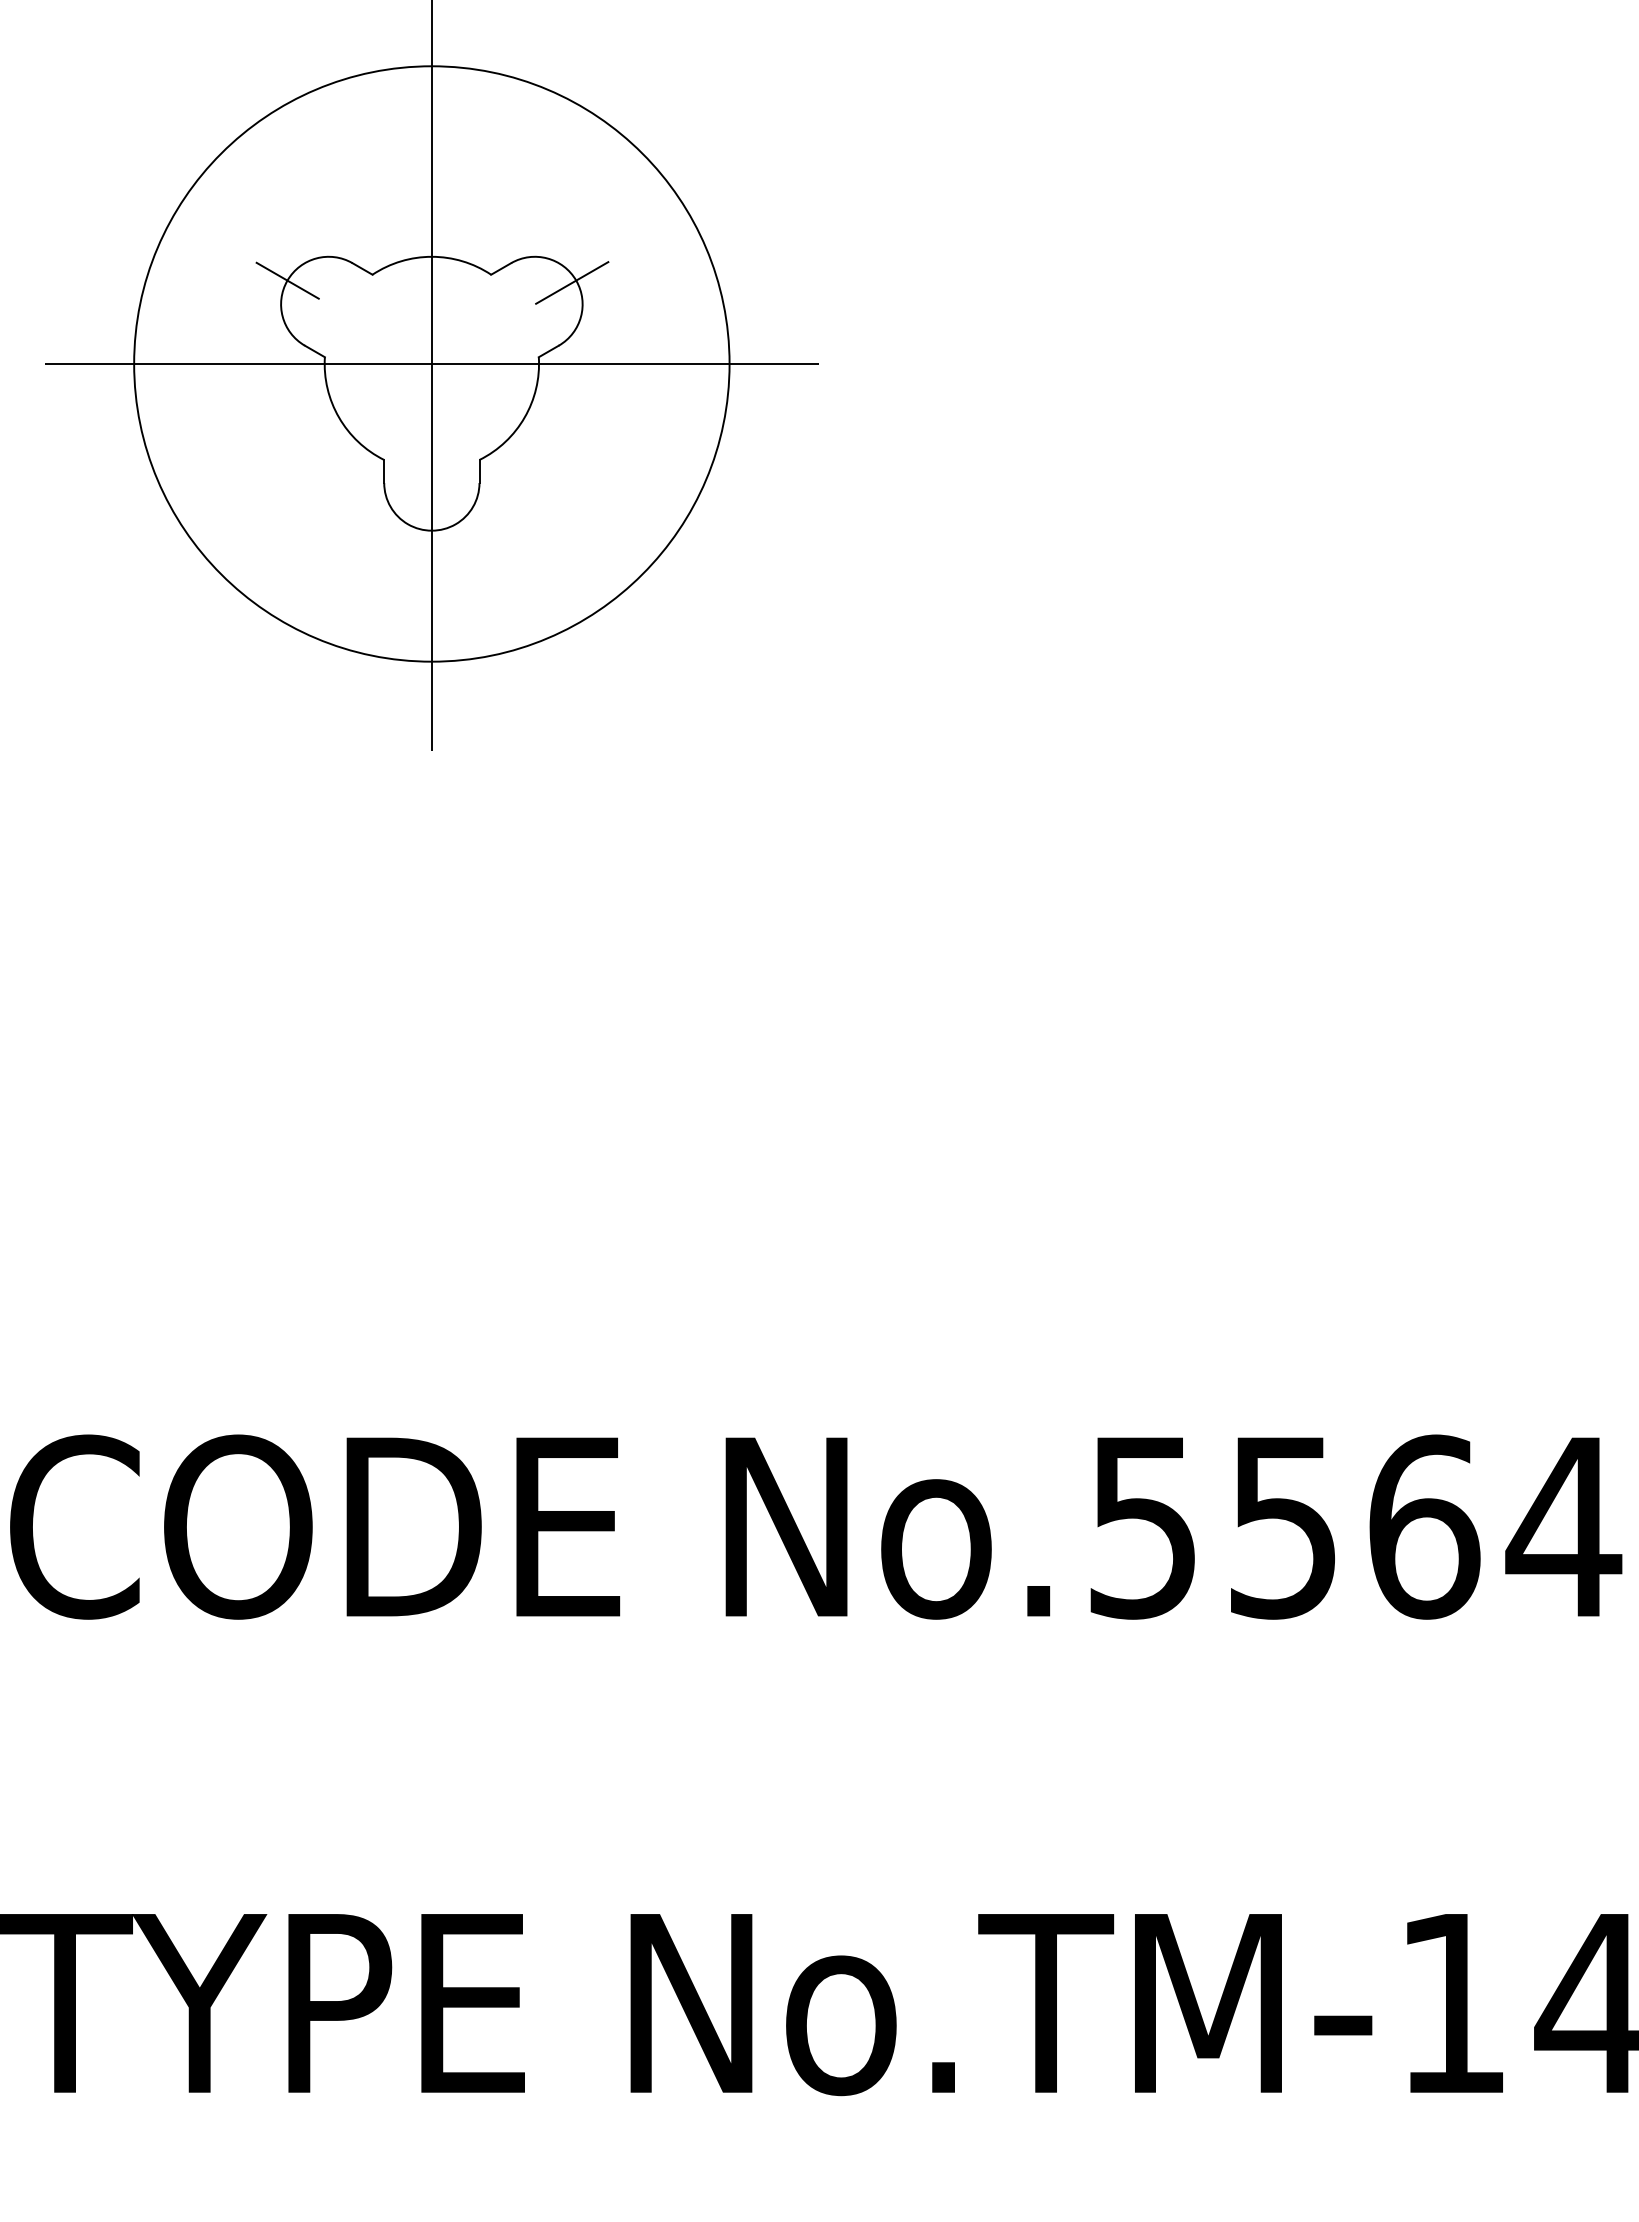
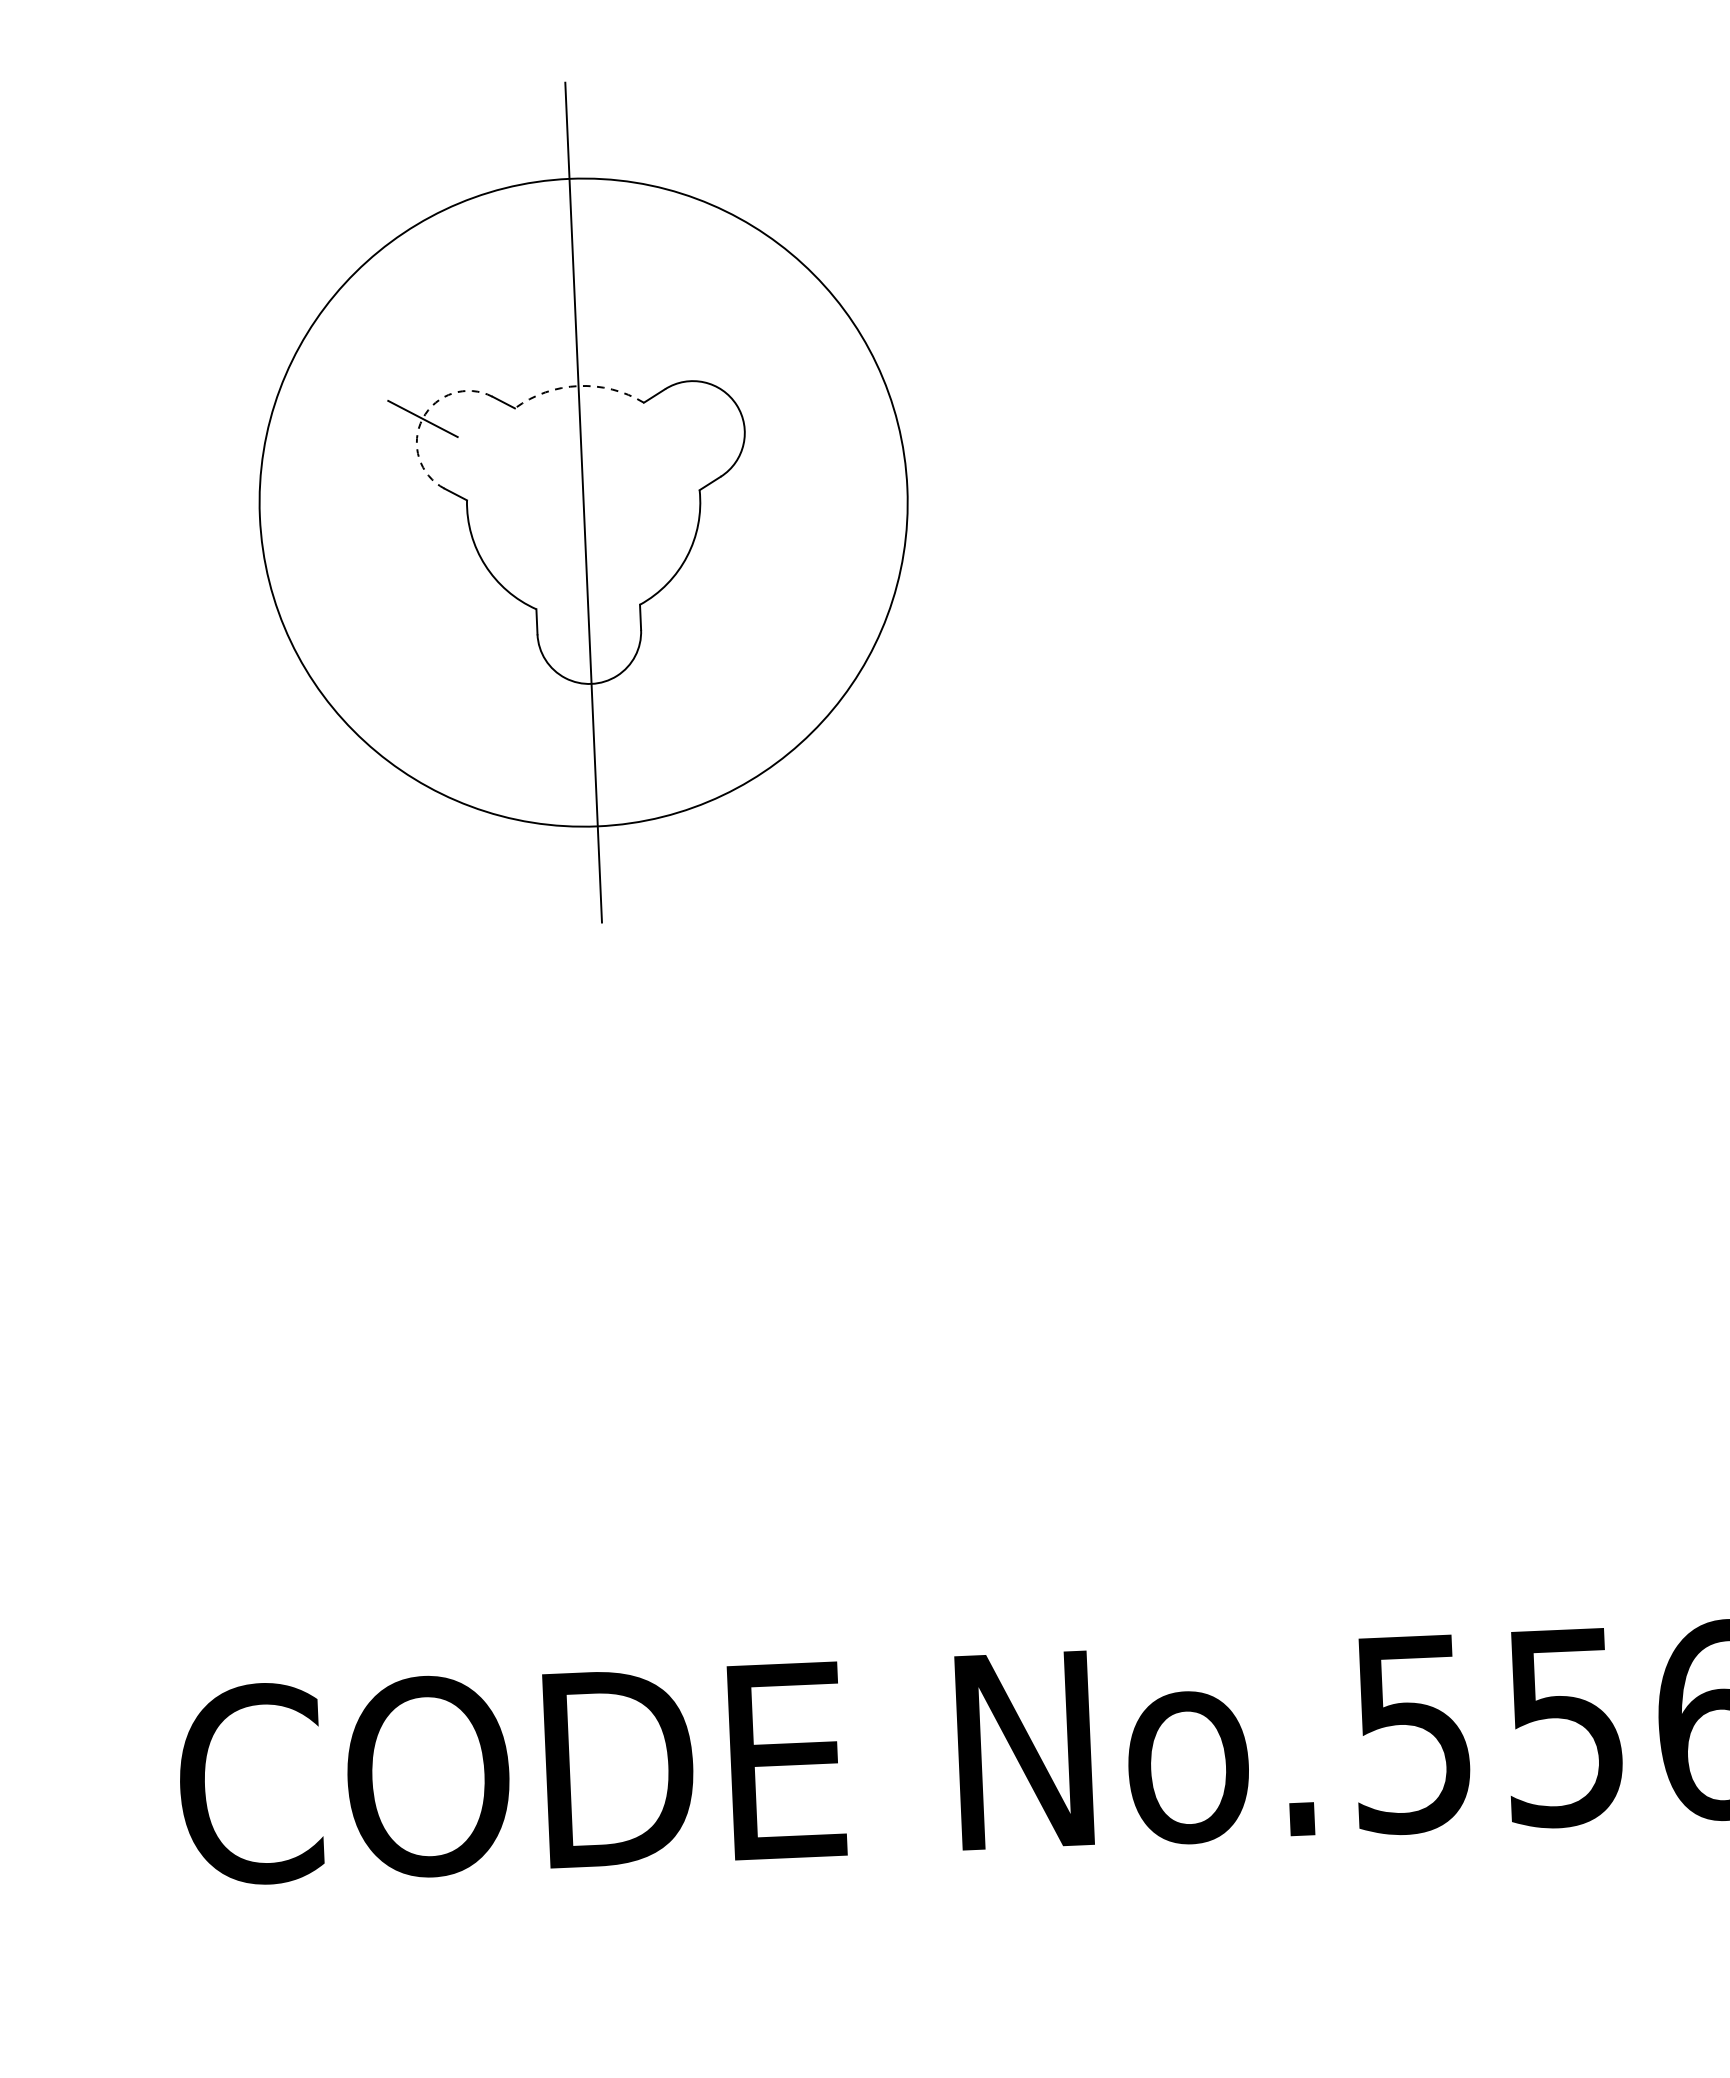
arc: (431, 256) -> (578, 385), solid -> dashed
arc: (287, 280) -> (422, 418), solid -> dashed
line: (572, 282) -> (732, 407), removed
line: (431, 363) -> (583, 502), removed

